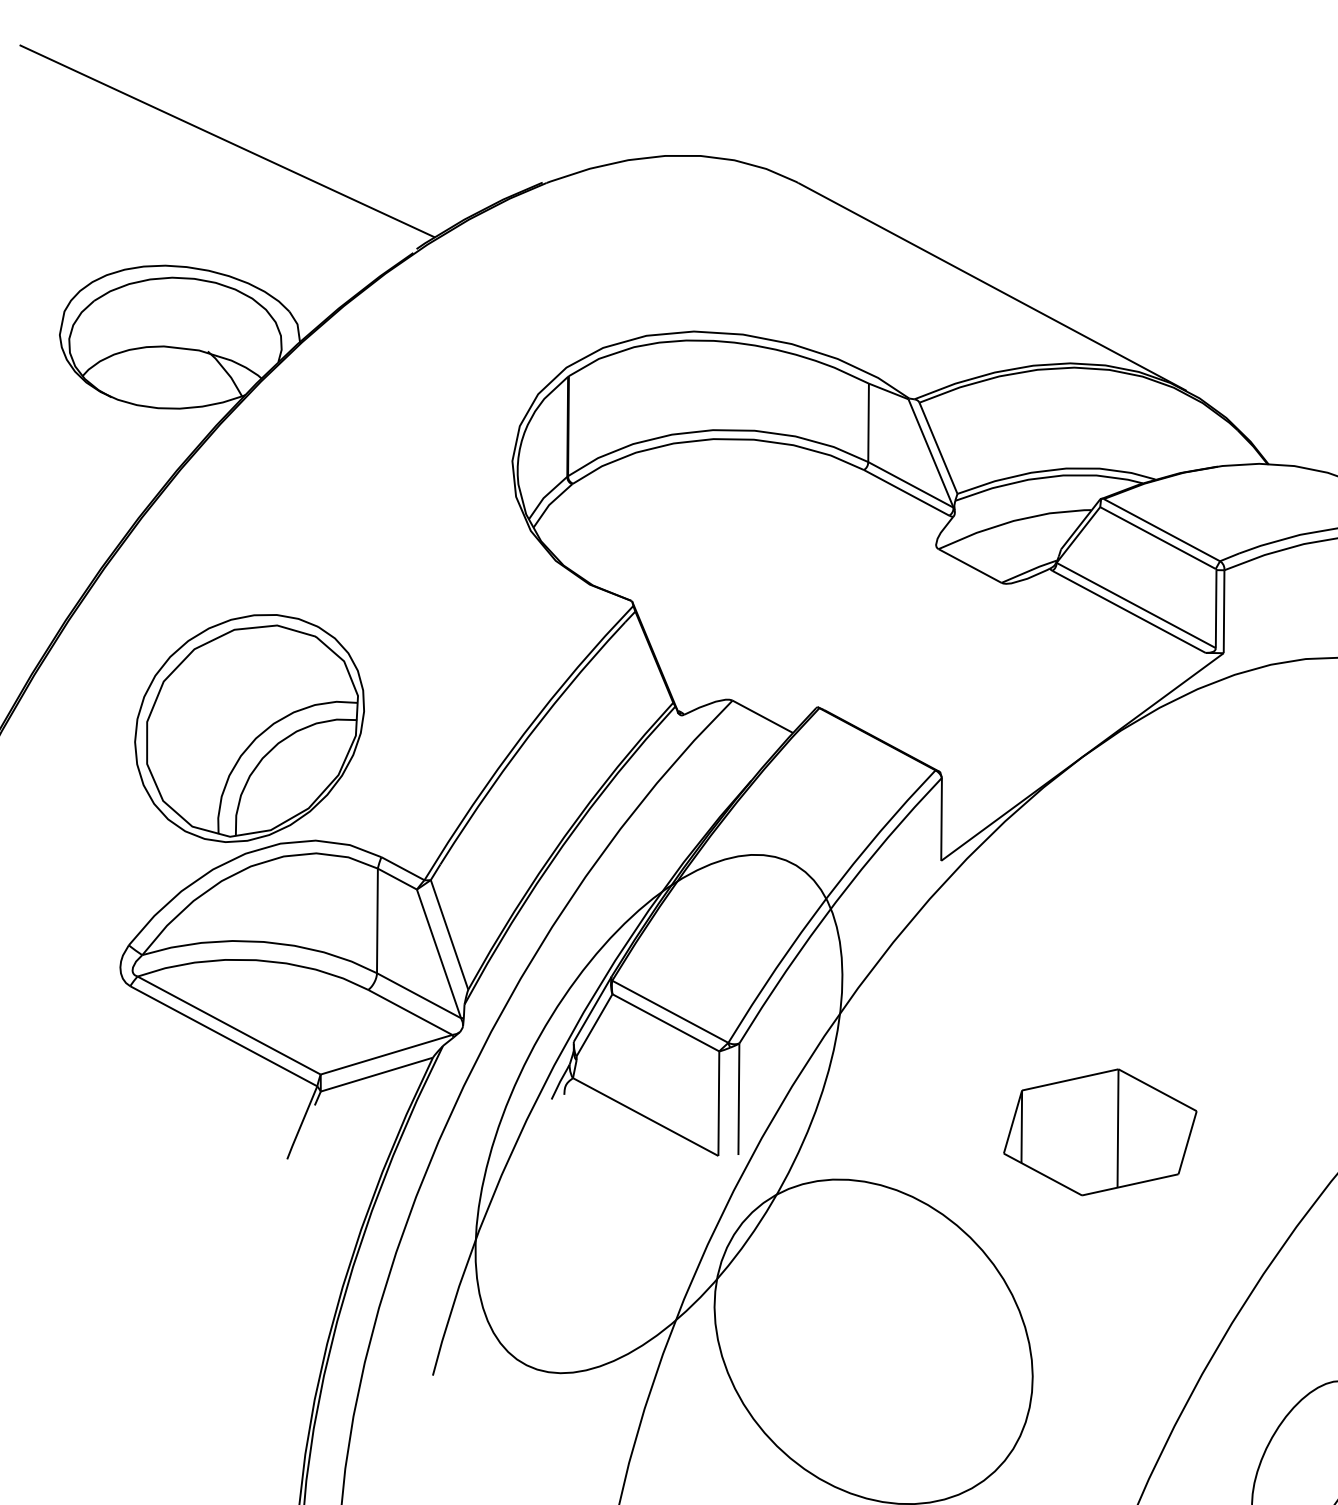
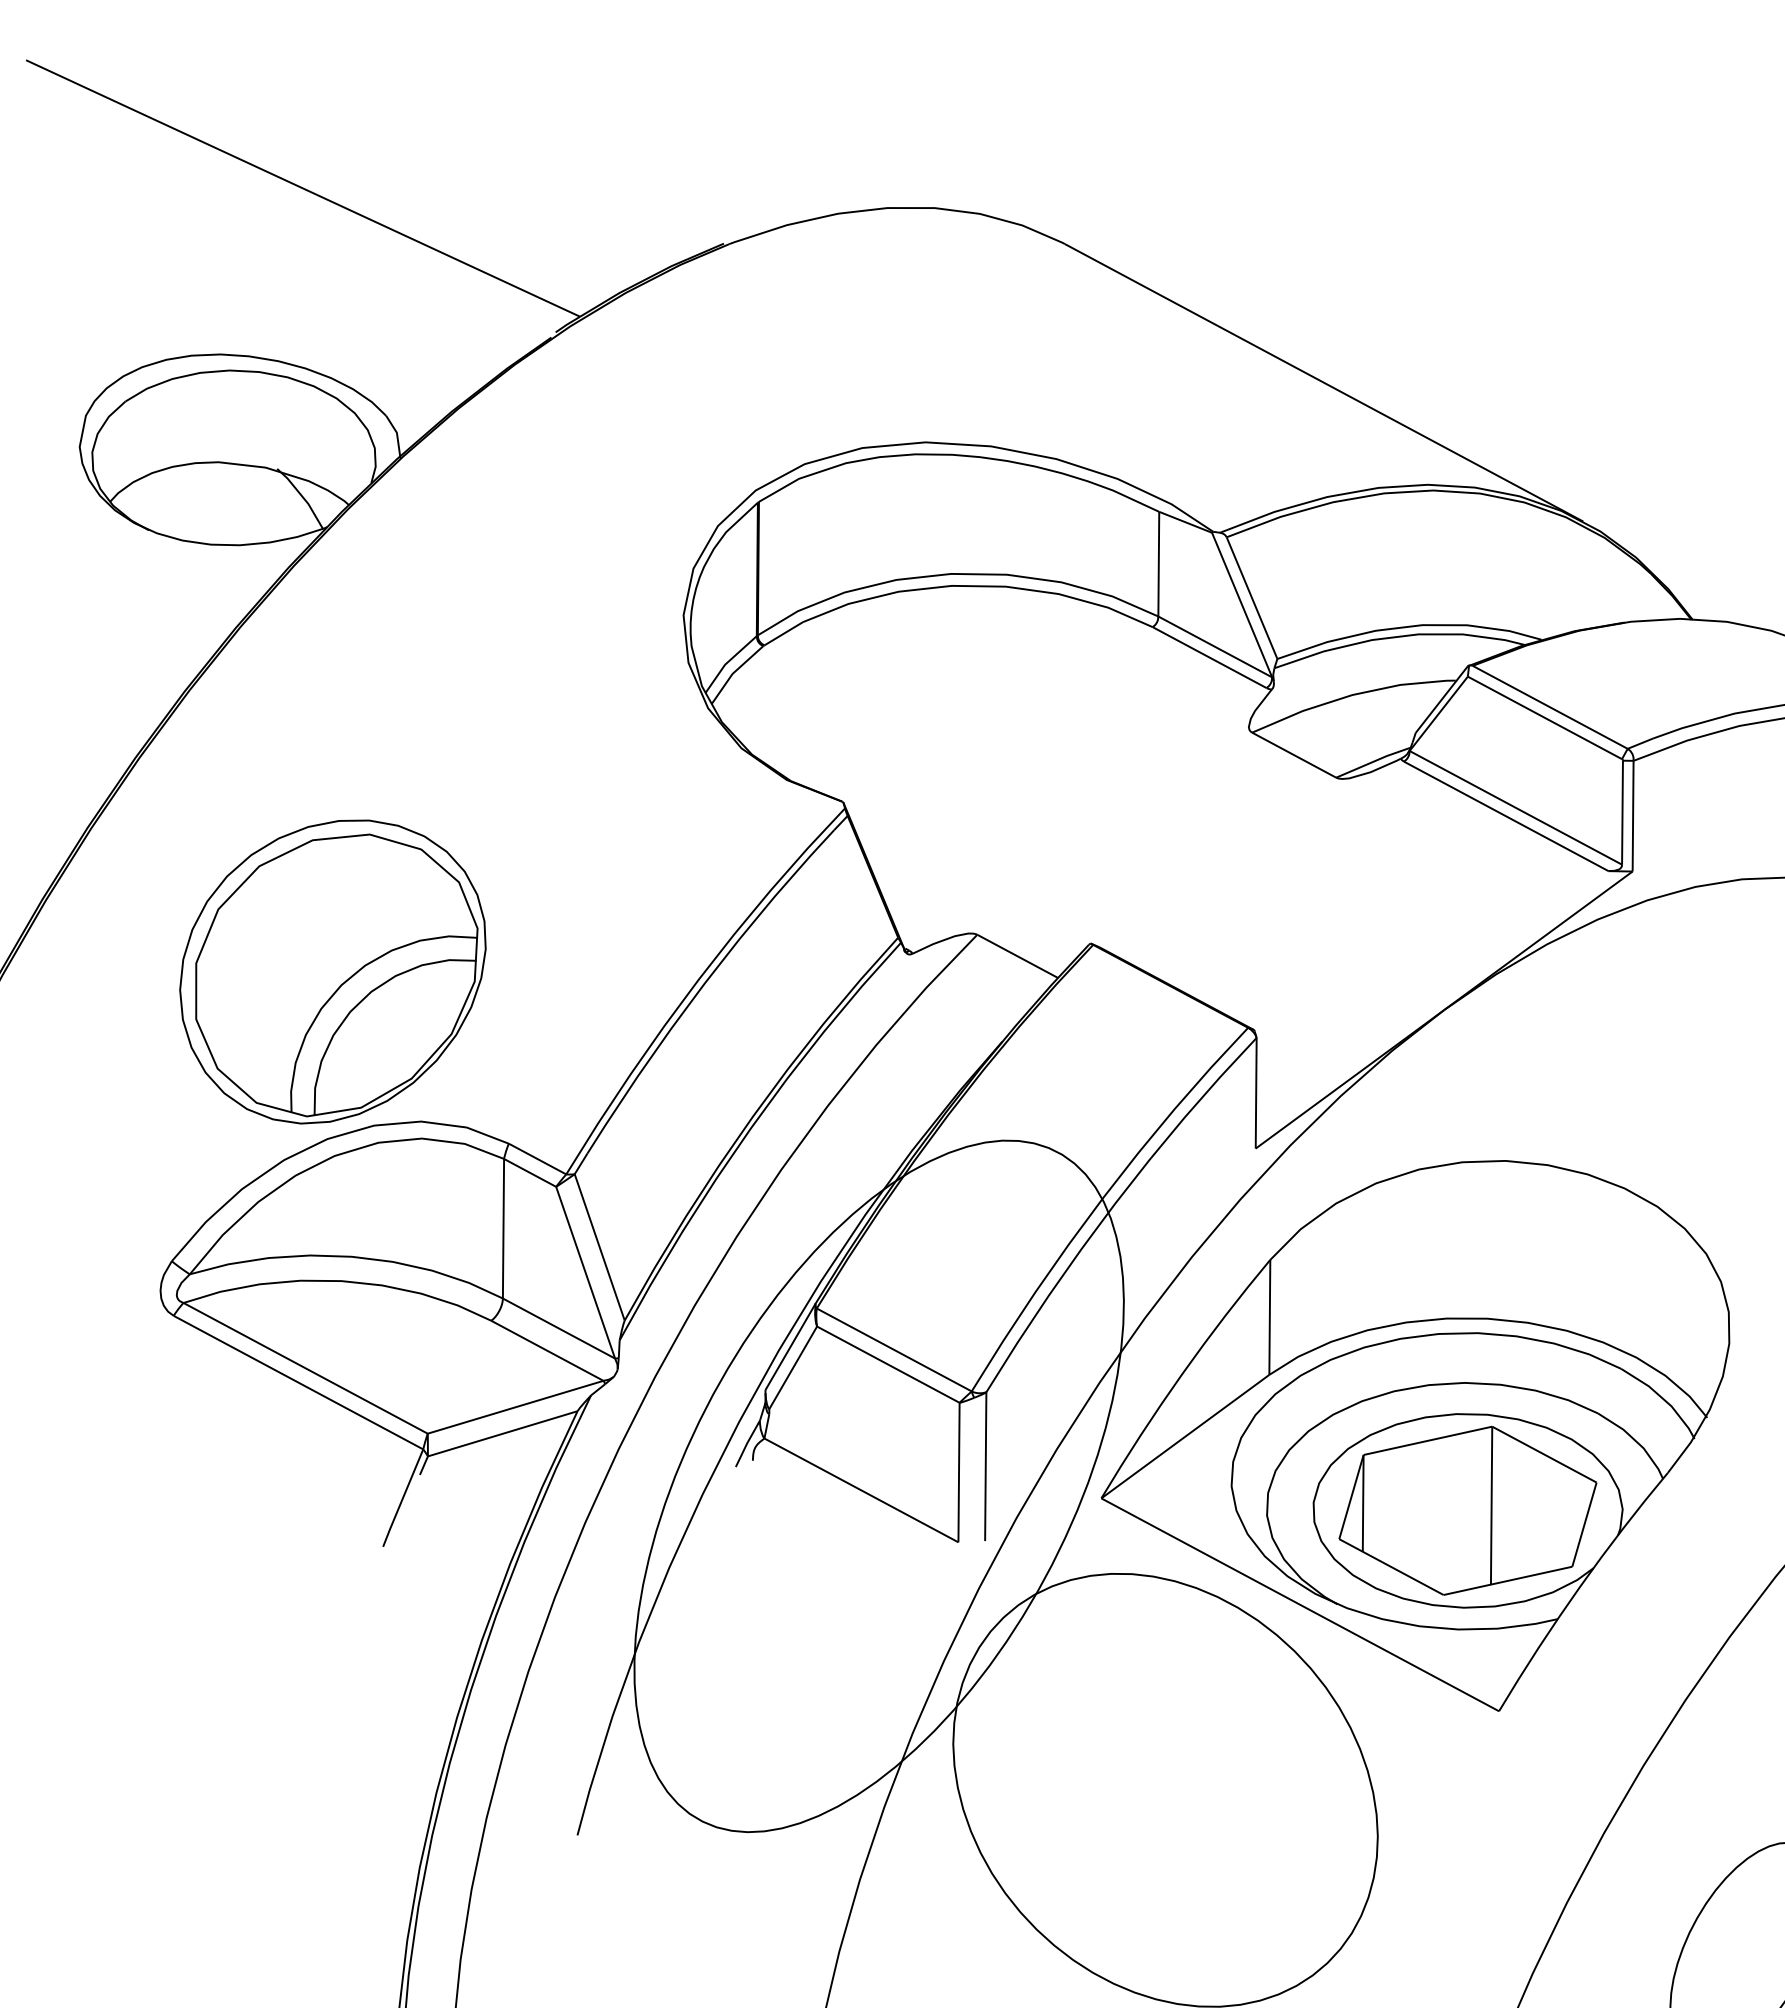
part: (1060, 1075) -> (1415, 1435), added

